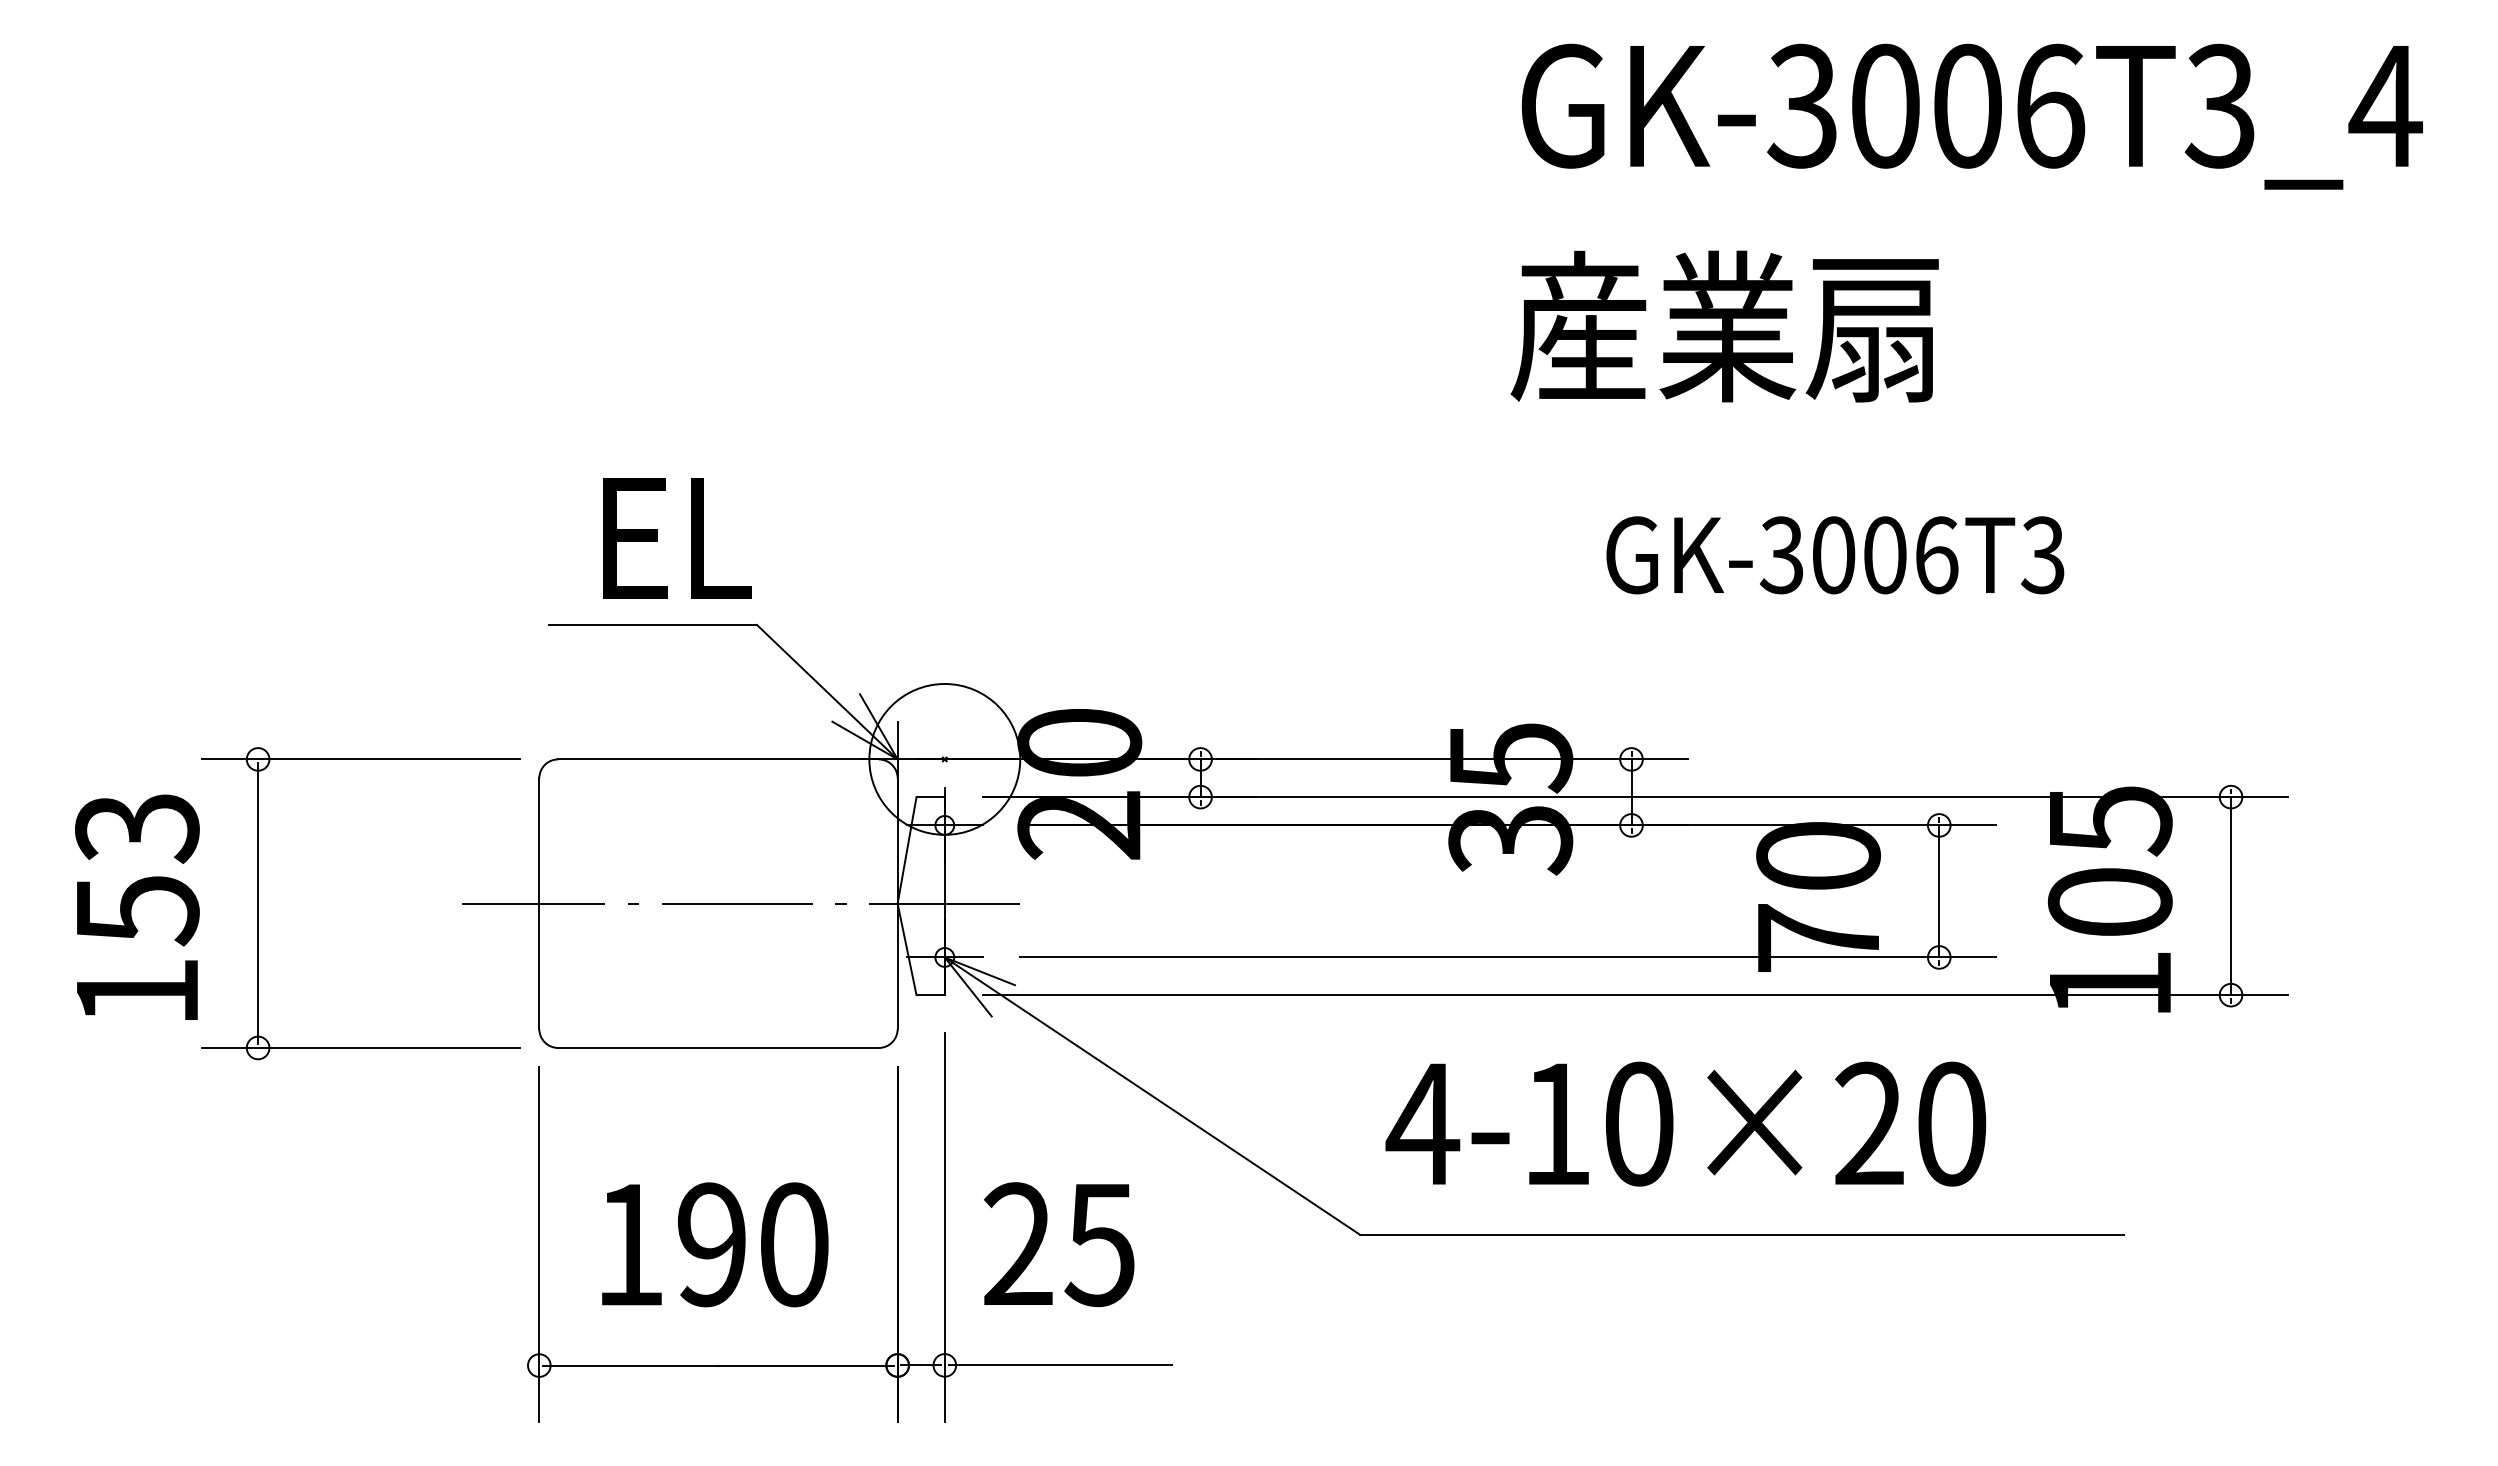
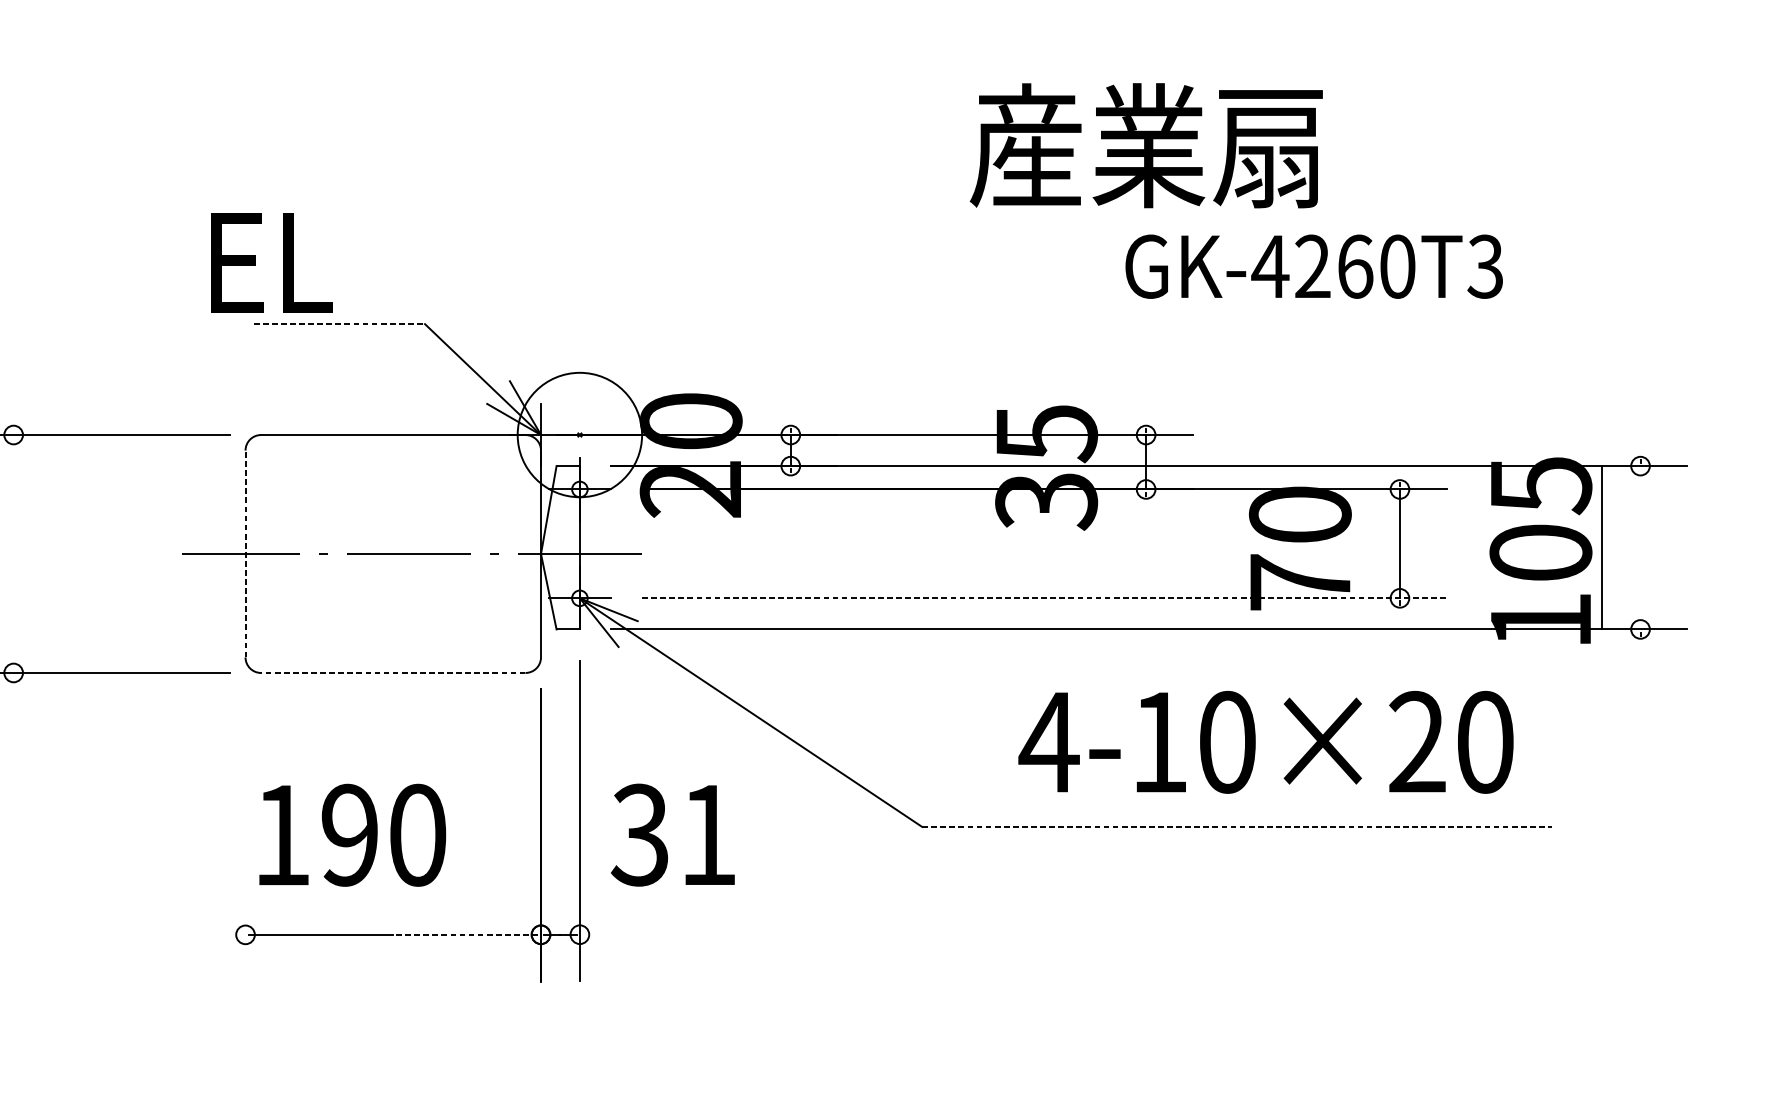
text: (1724, 326) -> (1146, 145), moved
text: (677, 538) -> (272, 262), moved
text: (1858, 555) -> (1333, 266), GK-3006T3 -> GK-4260T3
line: (653, 624) -> (339, 323), solid -> dashed
line: (2231, 896) -> (1602, 548), moved
line: (258, 903) -> (13, 553), removed
line: (539, 903) -> (245, 553), solid -> dashed
line: (1508, 957) -> (1044, 598), solid -> dashed
line: (718, 1047) -> (393, 672), solid -> dashed
text: (1685, 1123) -> (1265, 741), moved
line: (1741, 1234) -> (1236, 826), solid -> dashed
line: (539, 1244) -> (245, 835), removed
text: (715, 1244) -> (352, 835), moved
text: (1058, 1244) -> (673, 835), 25 -> 31
line: (806, 1365) -> (465, 934), solid -> dashed
line: (1060, 1365) -> (675, 934), removed

